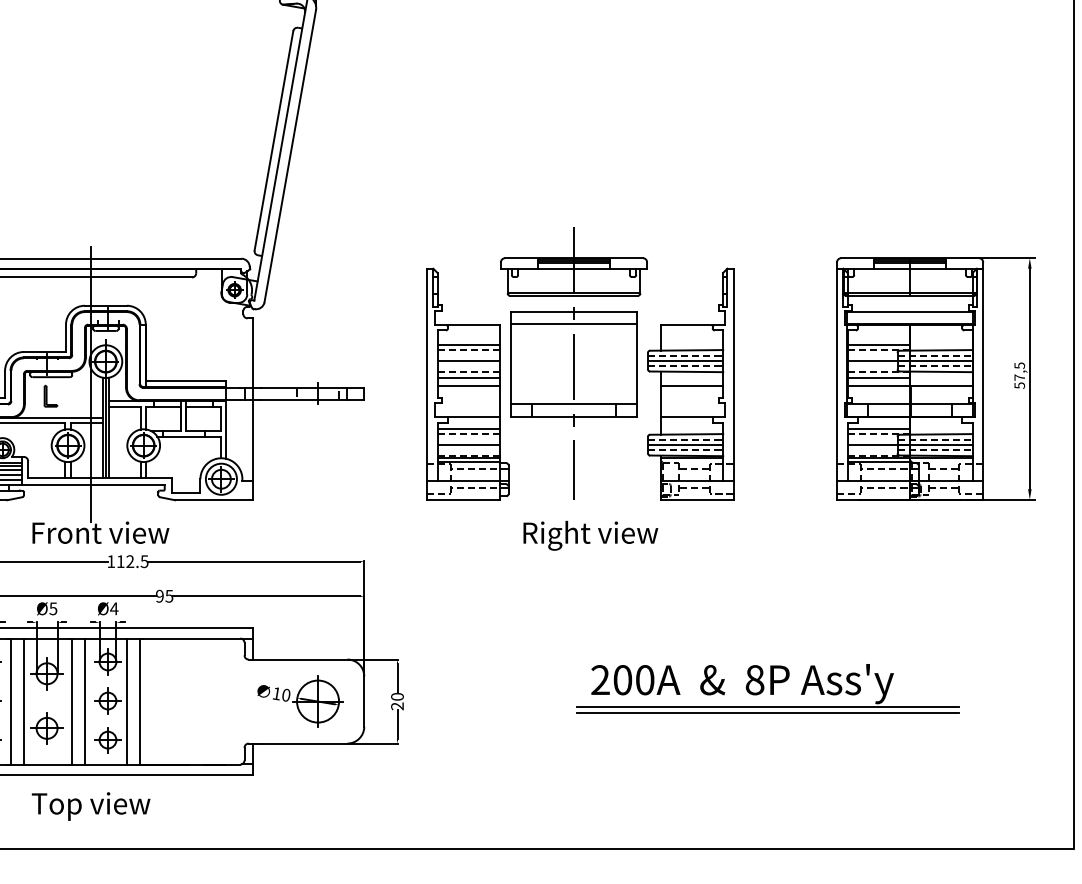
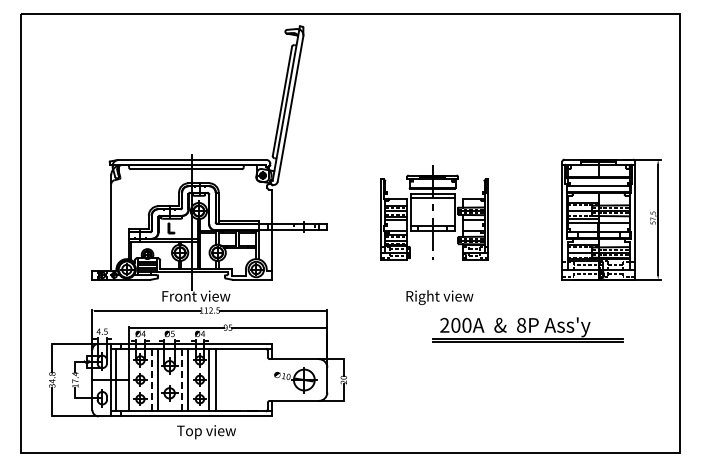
part: (579, 364) -> (434, 212), size x0.7
part: (766, 688) -> (527, 329), moved
line: (10, 702) -> (151, 380), solid -> dashed
line: (72, 702) -> (182, 380), solid -> dashed
text: (90, 807) -> (206, 432), moved

